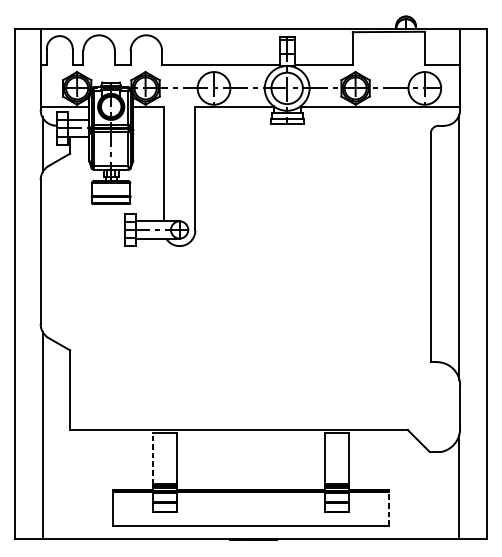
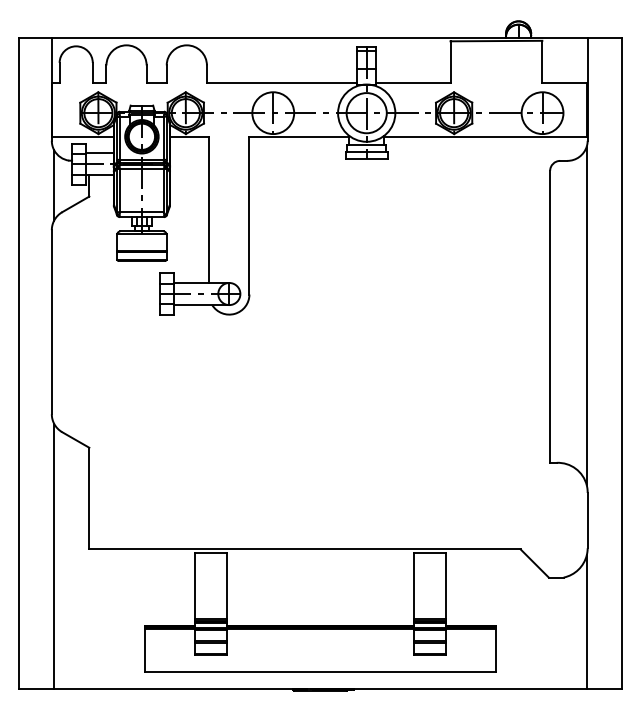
line: (153, 458) -> (195, 585), dashed -> solid
line: (388, 509) -> (496, 650), dashed -> solid

